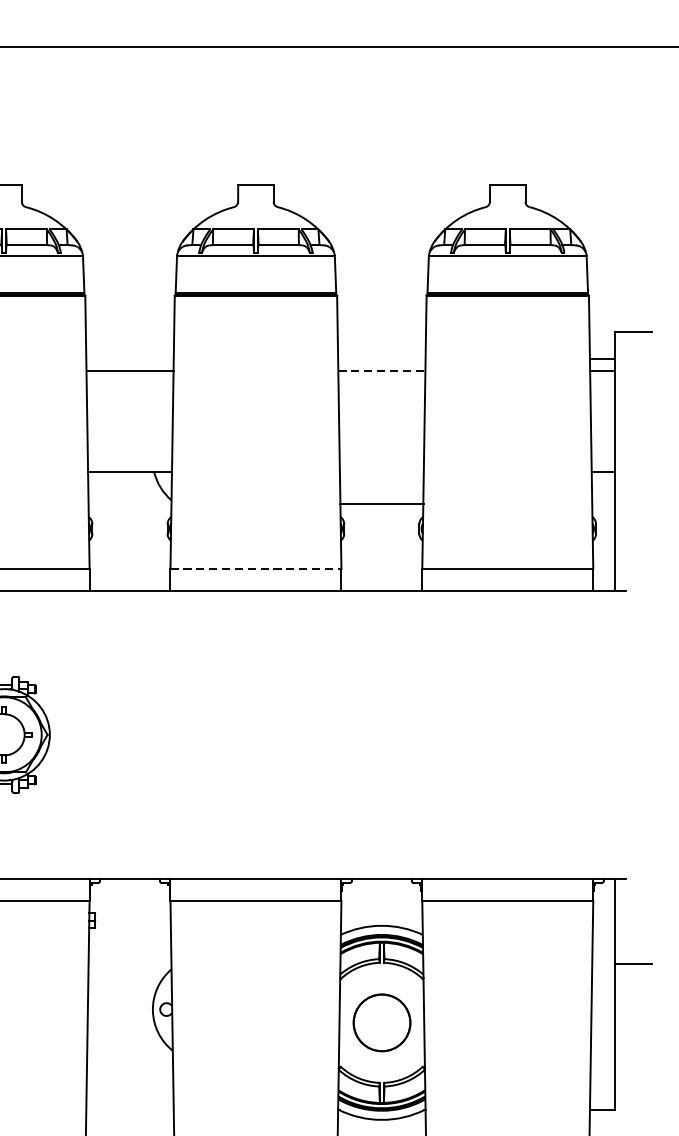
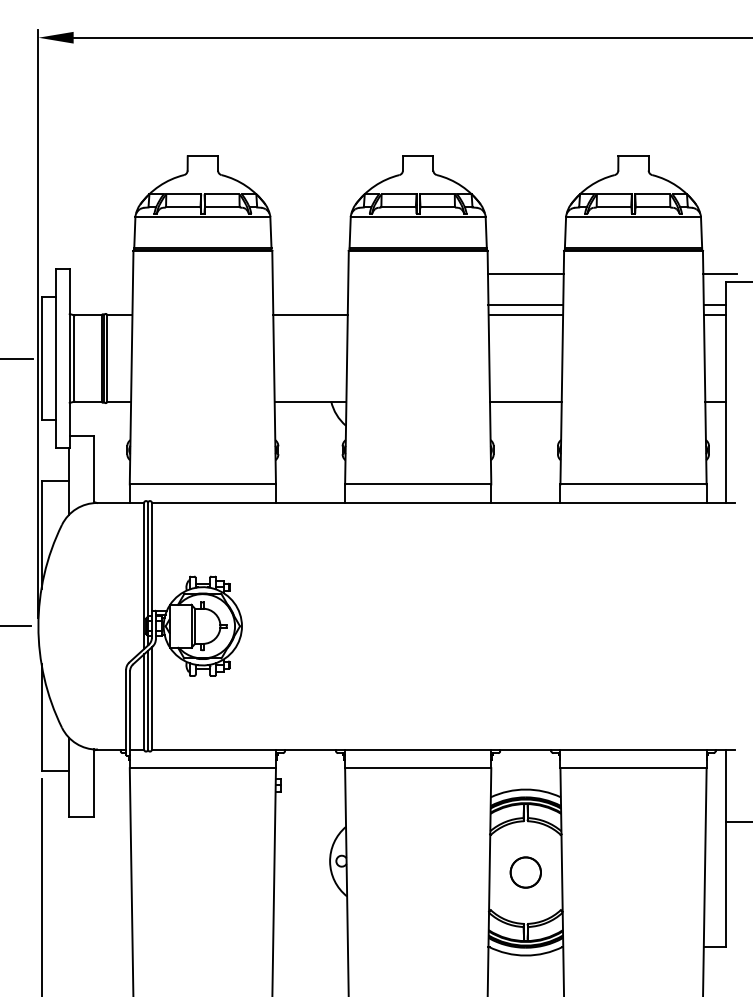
line: (381, 322) -> (525, 273), added
line: (609, 322) -> (720, 273), added
line: (381, 359) -> (525, 305), added
line: (382, 371) -> (526, 315), dashed -> solid
line: (381, 503) -> (525, 401), moved
line: (256, 569) -> (418, 484), dashed -> solid
circle: (381, 1022) -> (525, 872), size x0.62

